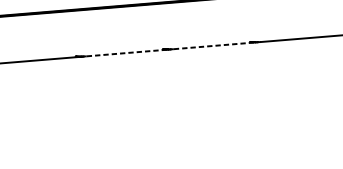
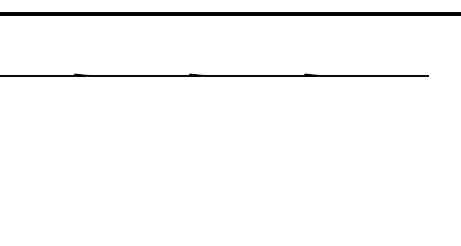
line: (215, 45) -> (259, 75), dashed -> solid
line: (128, 52) -> (144, 75), dashed -> solid

